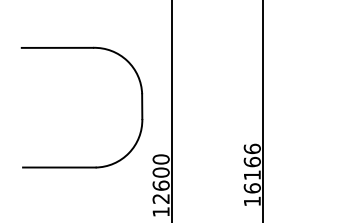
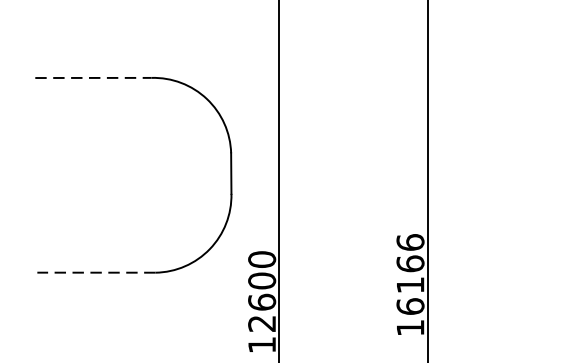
line: (57, 47) -> (93, 77), solid -> dashed
line: (58, 167) -> (95, 272), solid -> dashed

